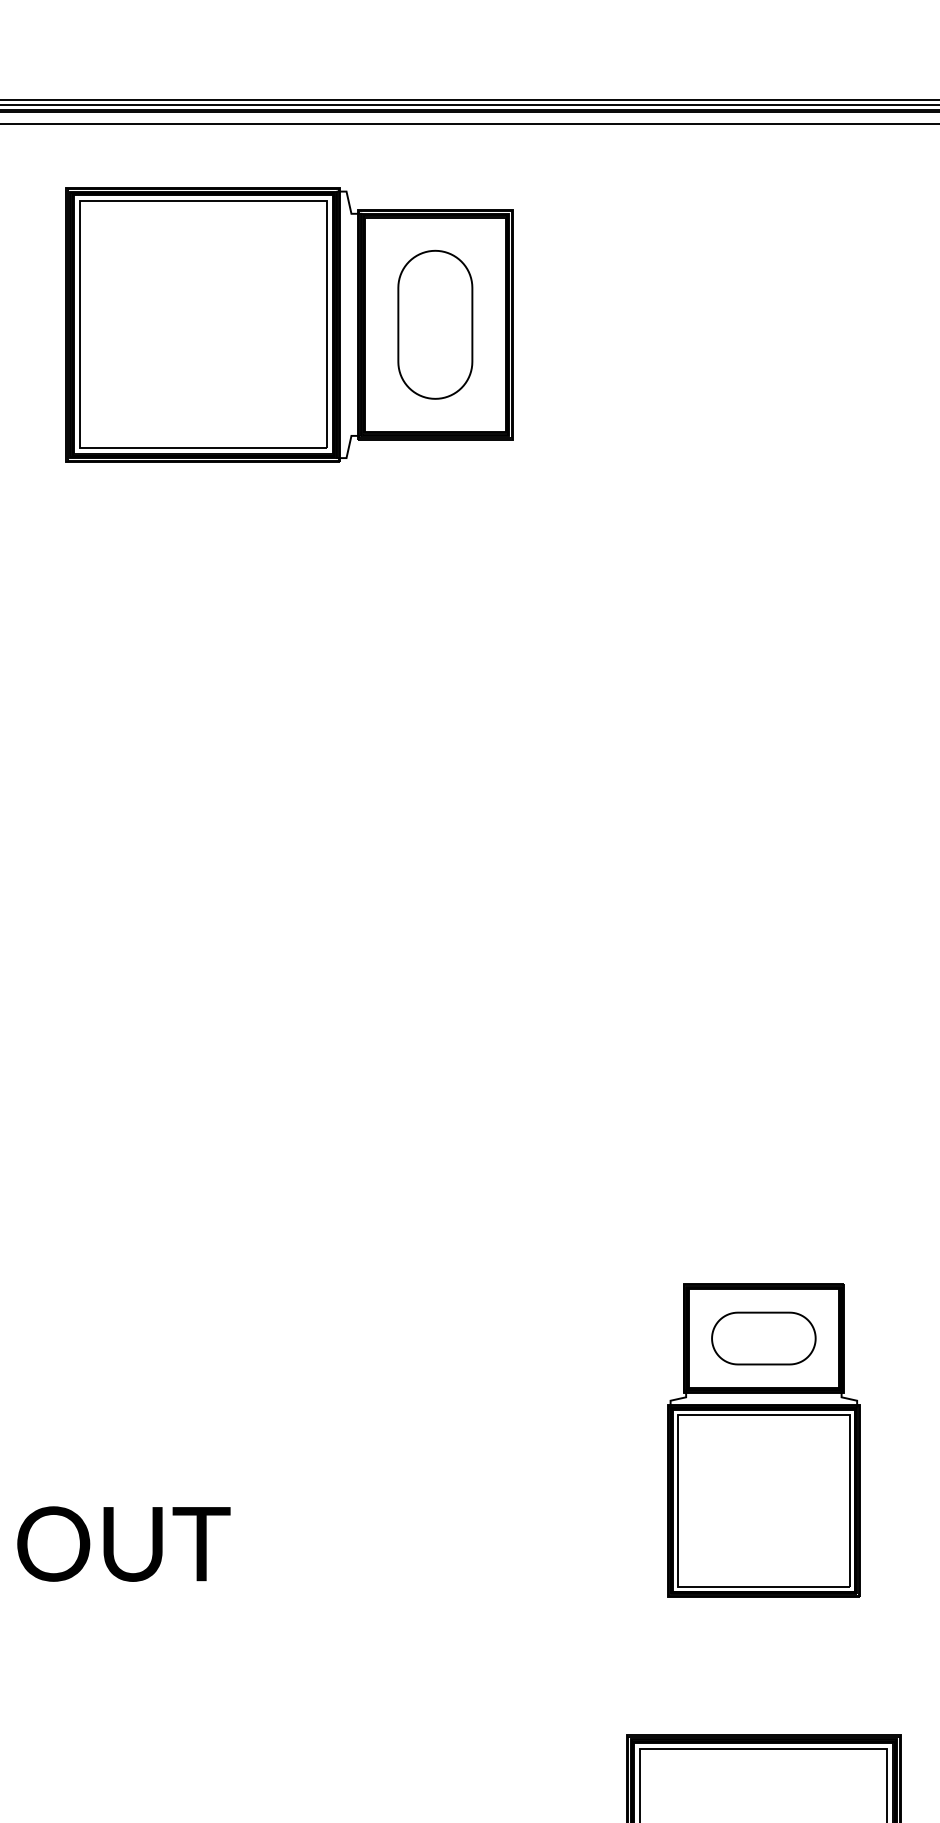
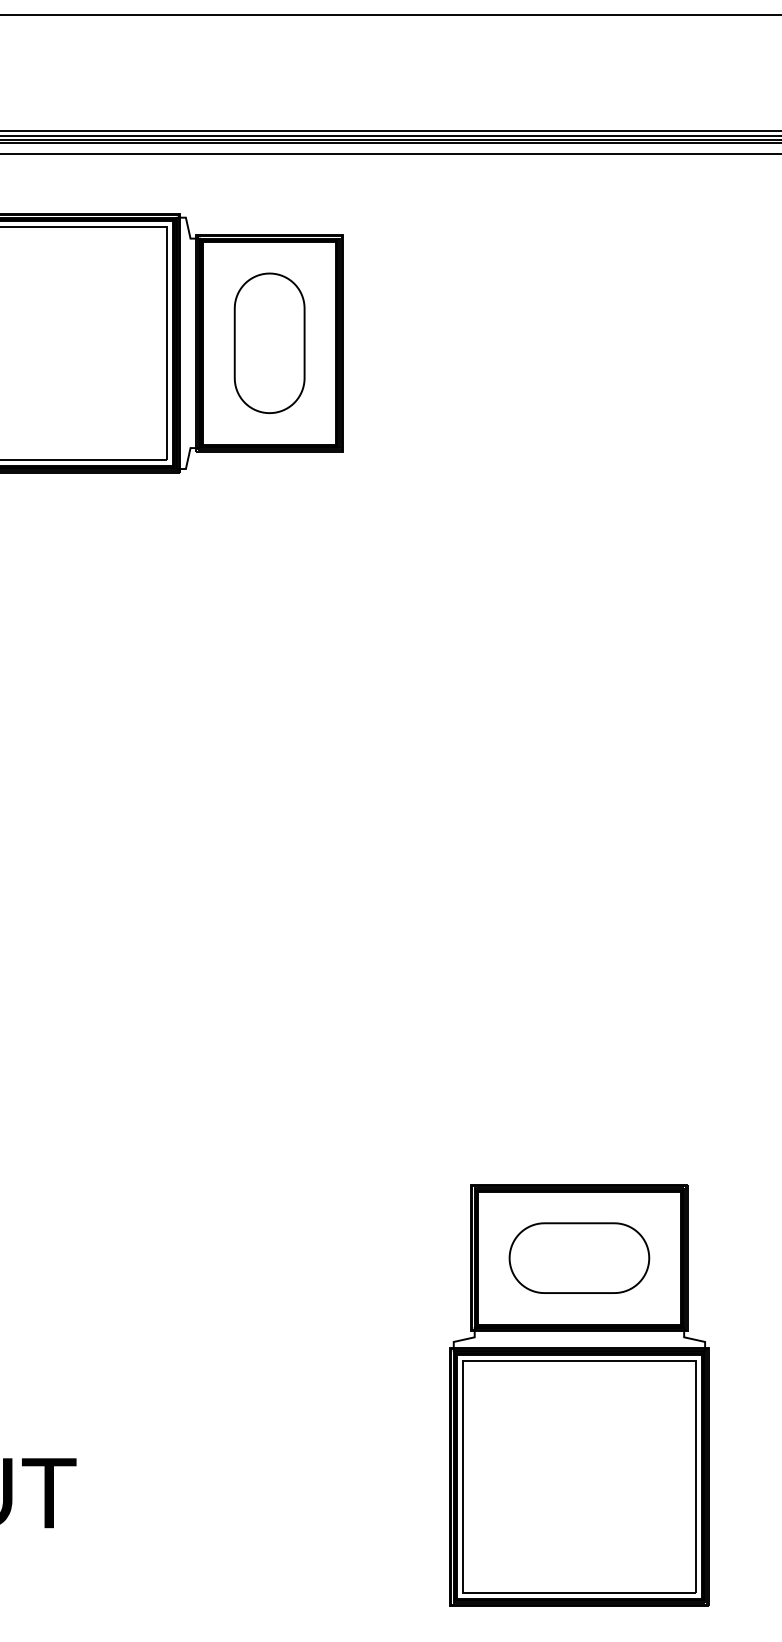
part: (763, 1440) -> (579, 1395), size x1.43

